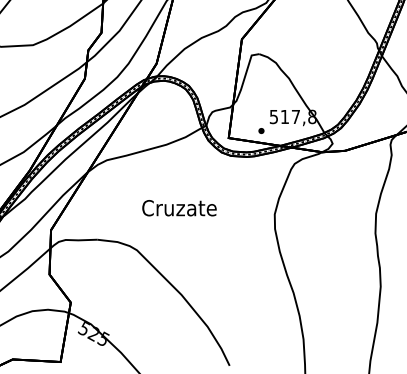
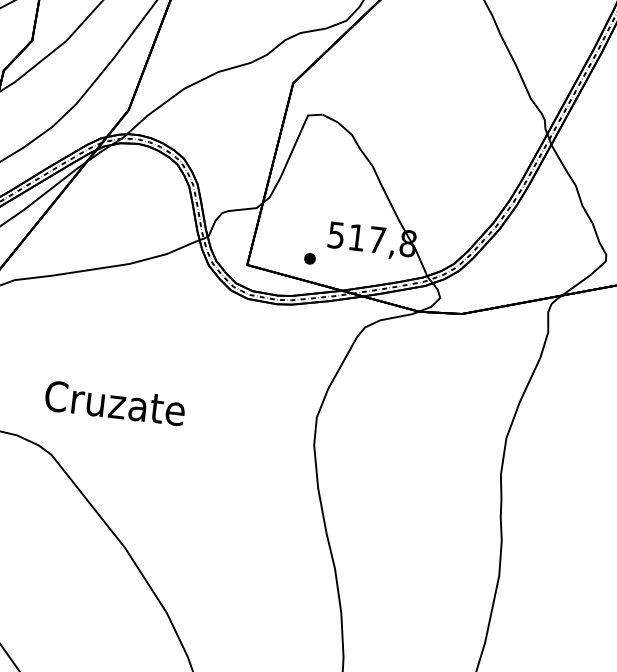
text: (179, 208) -> (115, 403), moved

